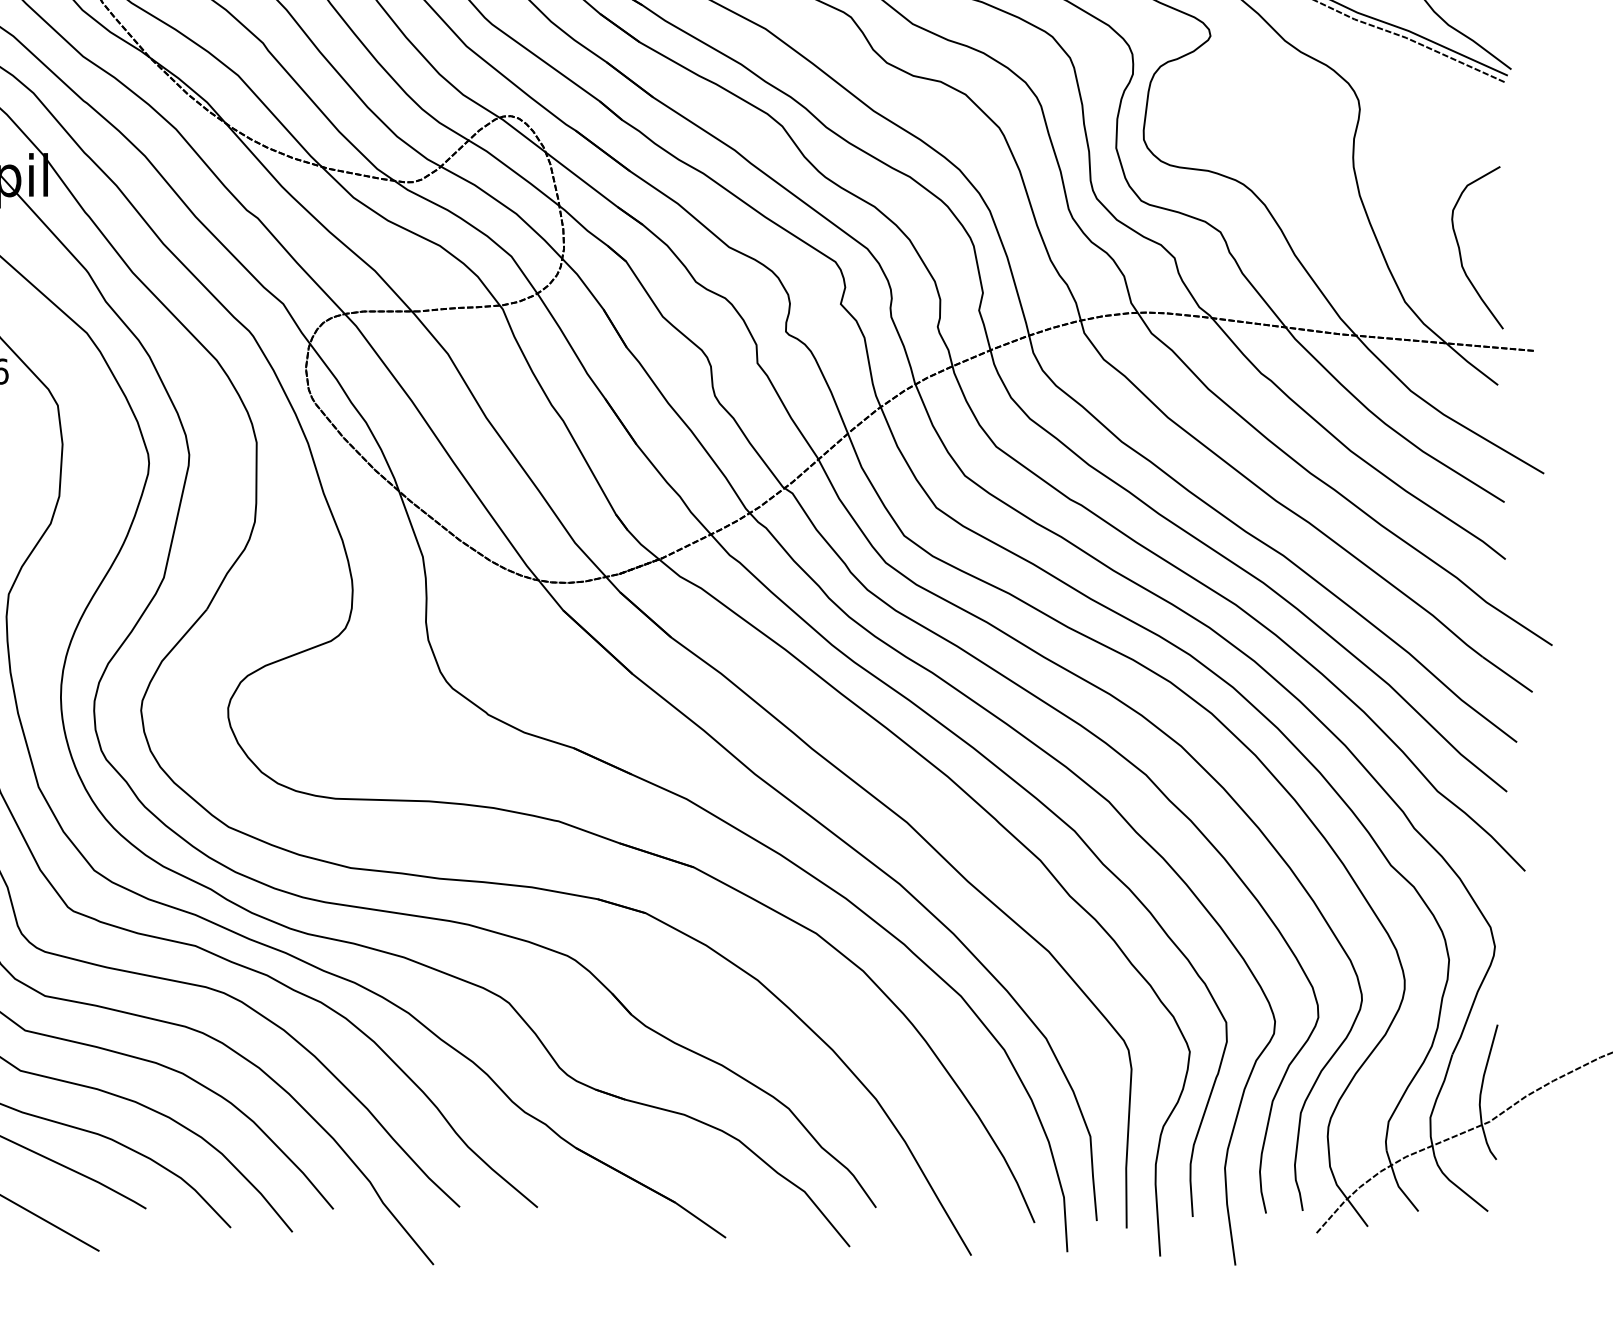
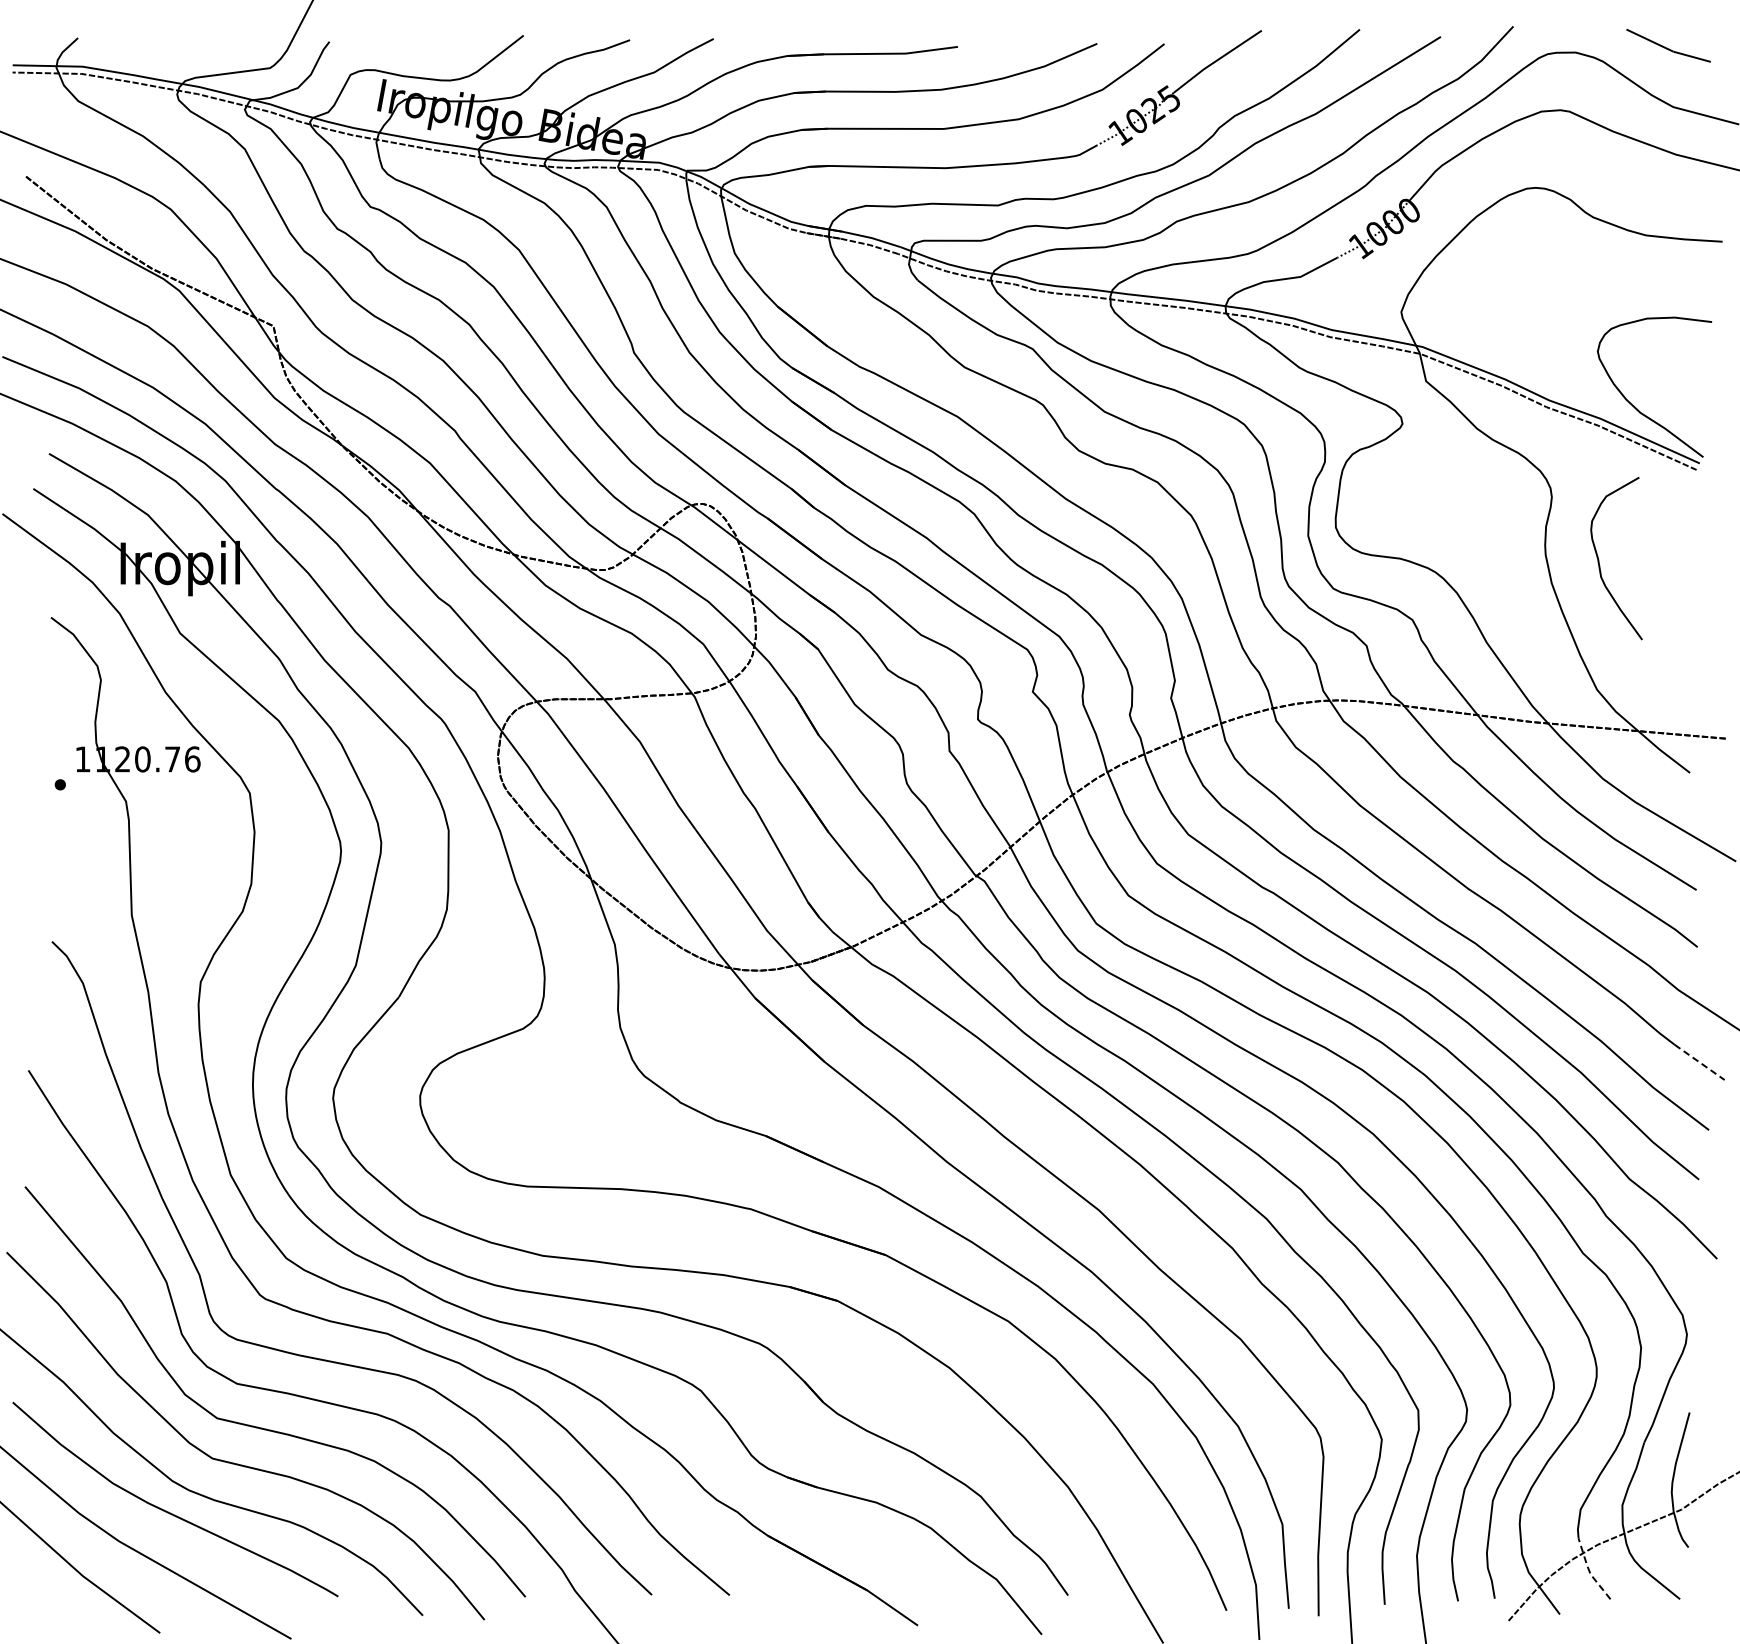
curve: (1460, 248) -> (1599, 559), moved
line: (1507, 674) -> (1699, 1062), solid -> dashed
line: (1397, 1183) -> (1589, 1571), solid -> dashed

